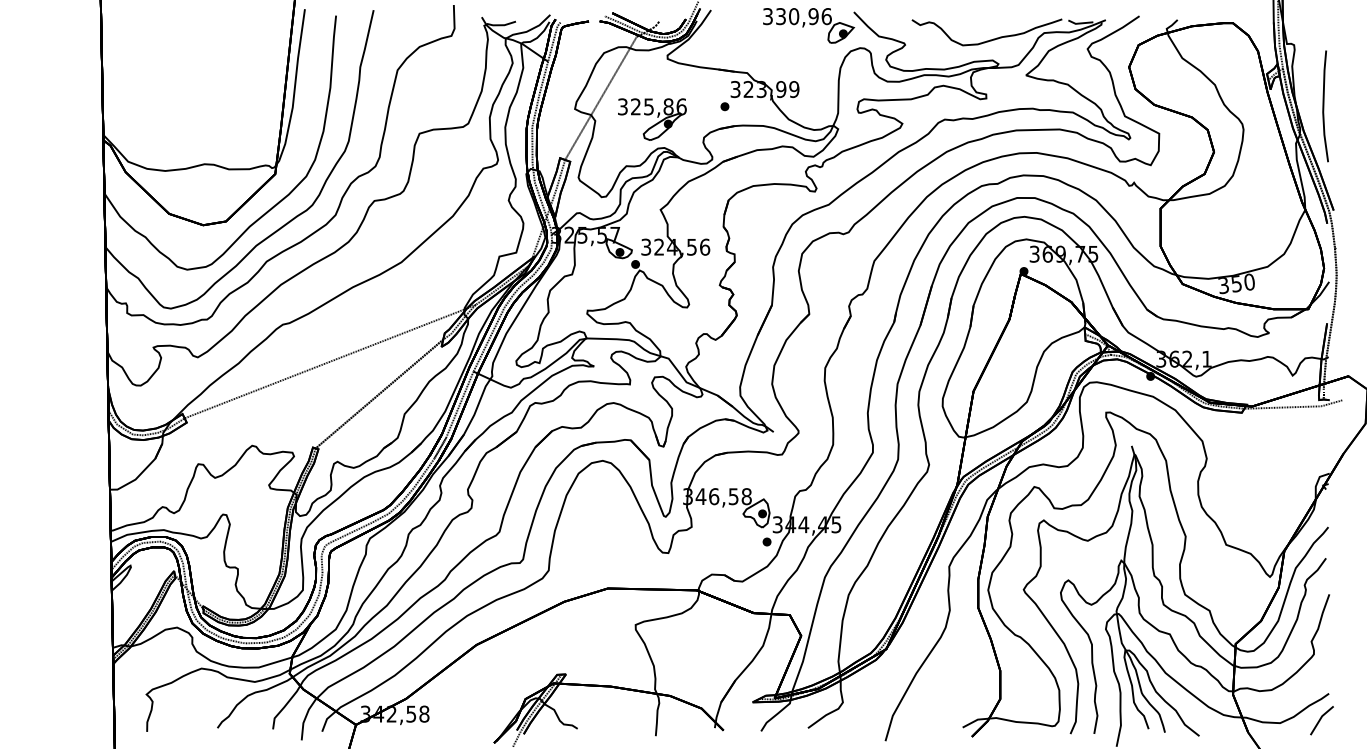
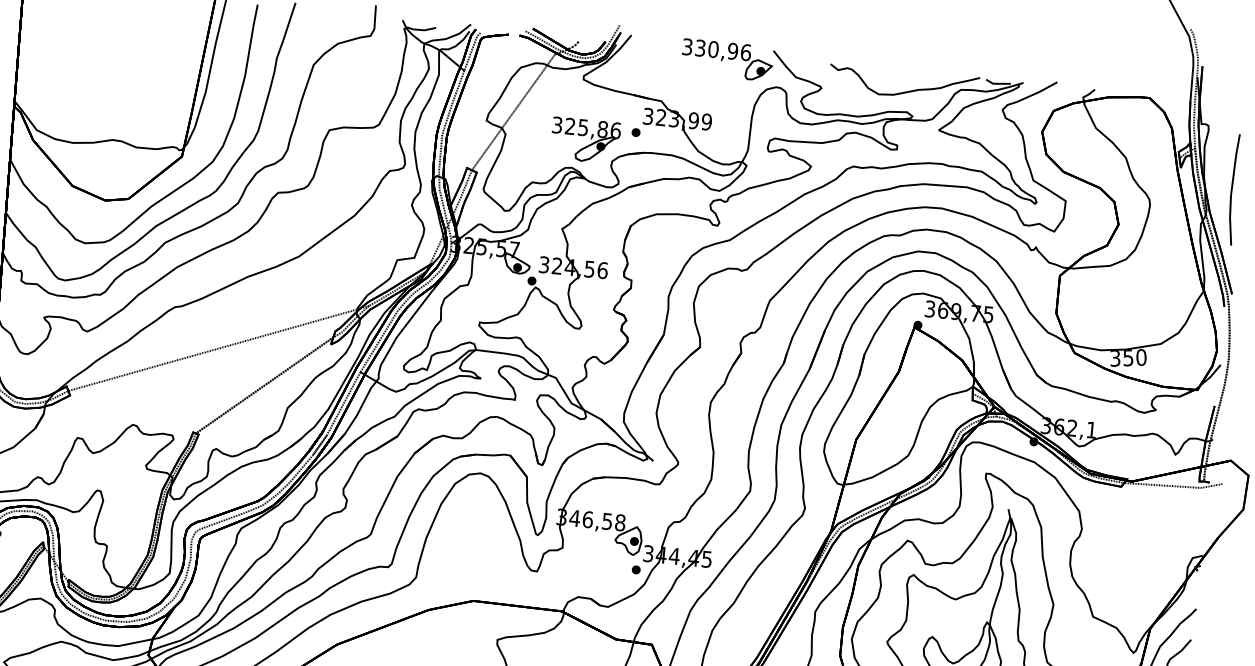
part: (652, 119) -> (585, 140), moved

